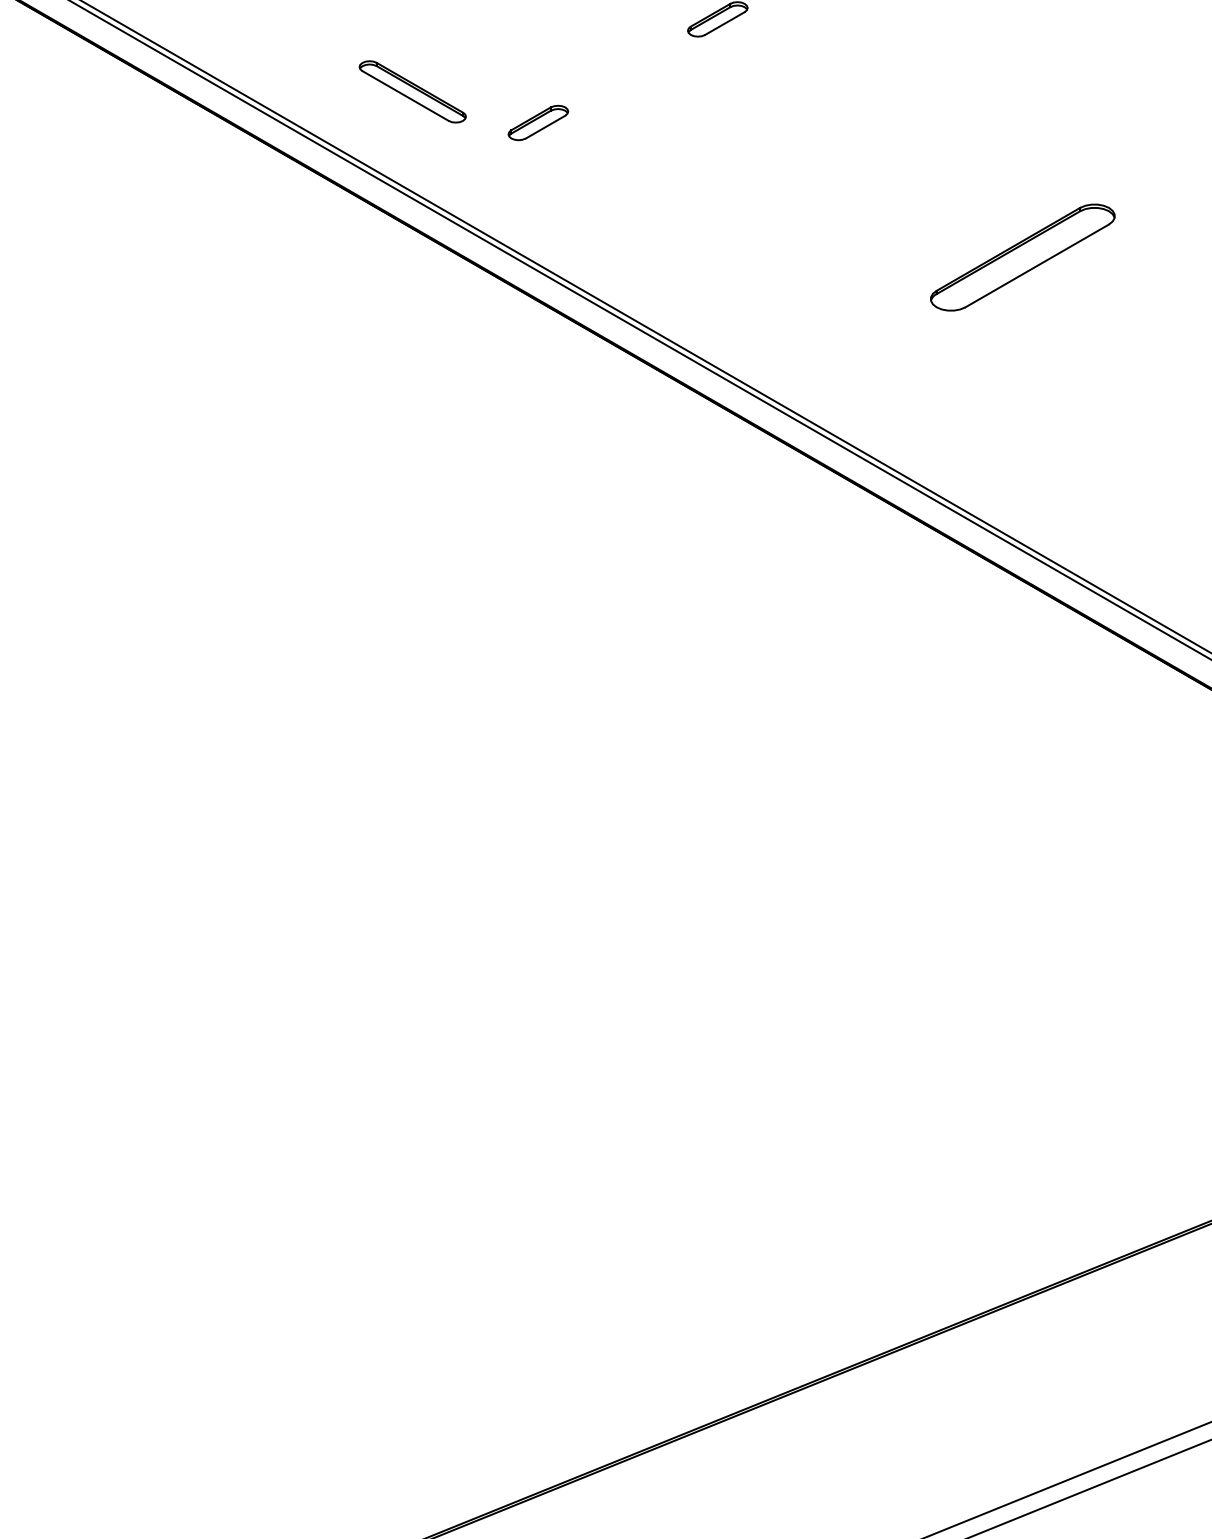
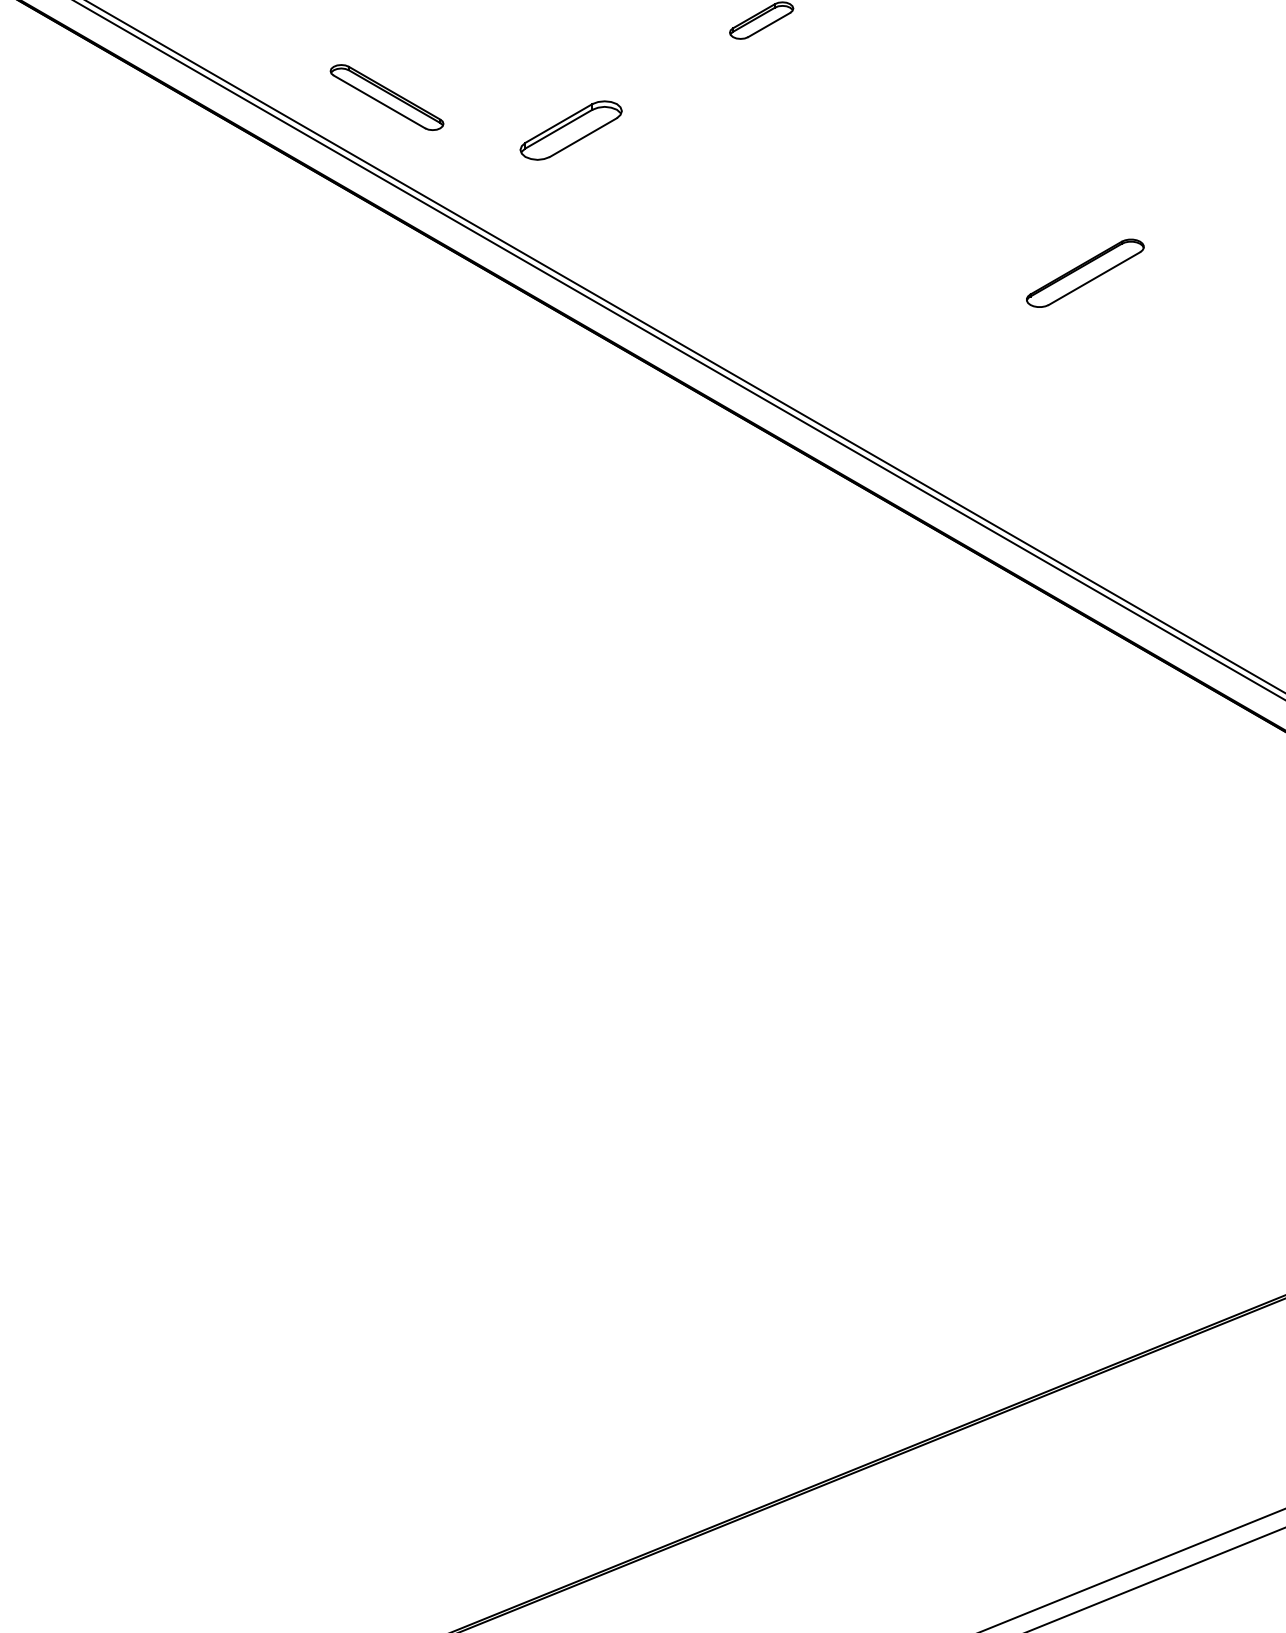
part: (412, 91) -> (386, 97), moved
part: (538, 122) -> (571, 130), size x1.6
part: (1022, 257) -> (1084, 273), size x0.6

